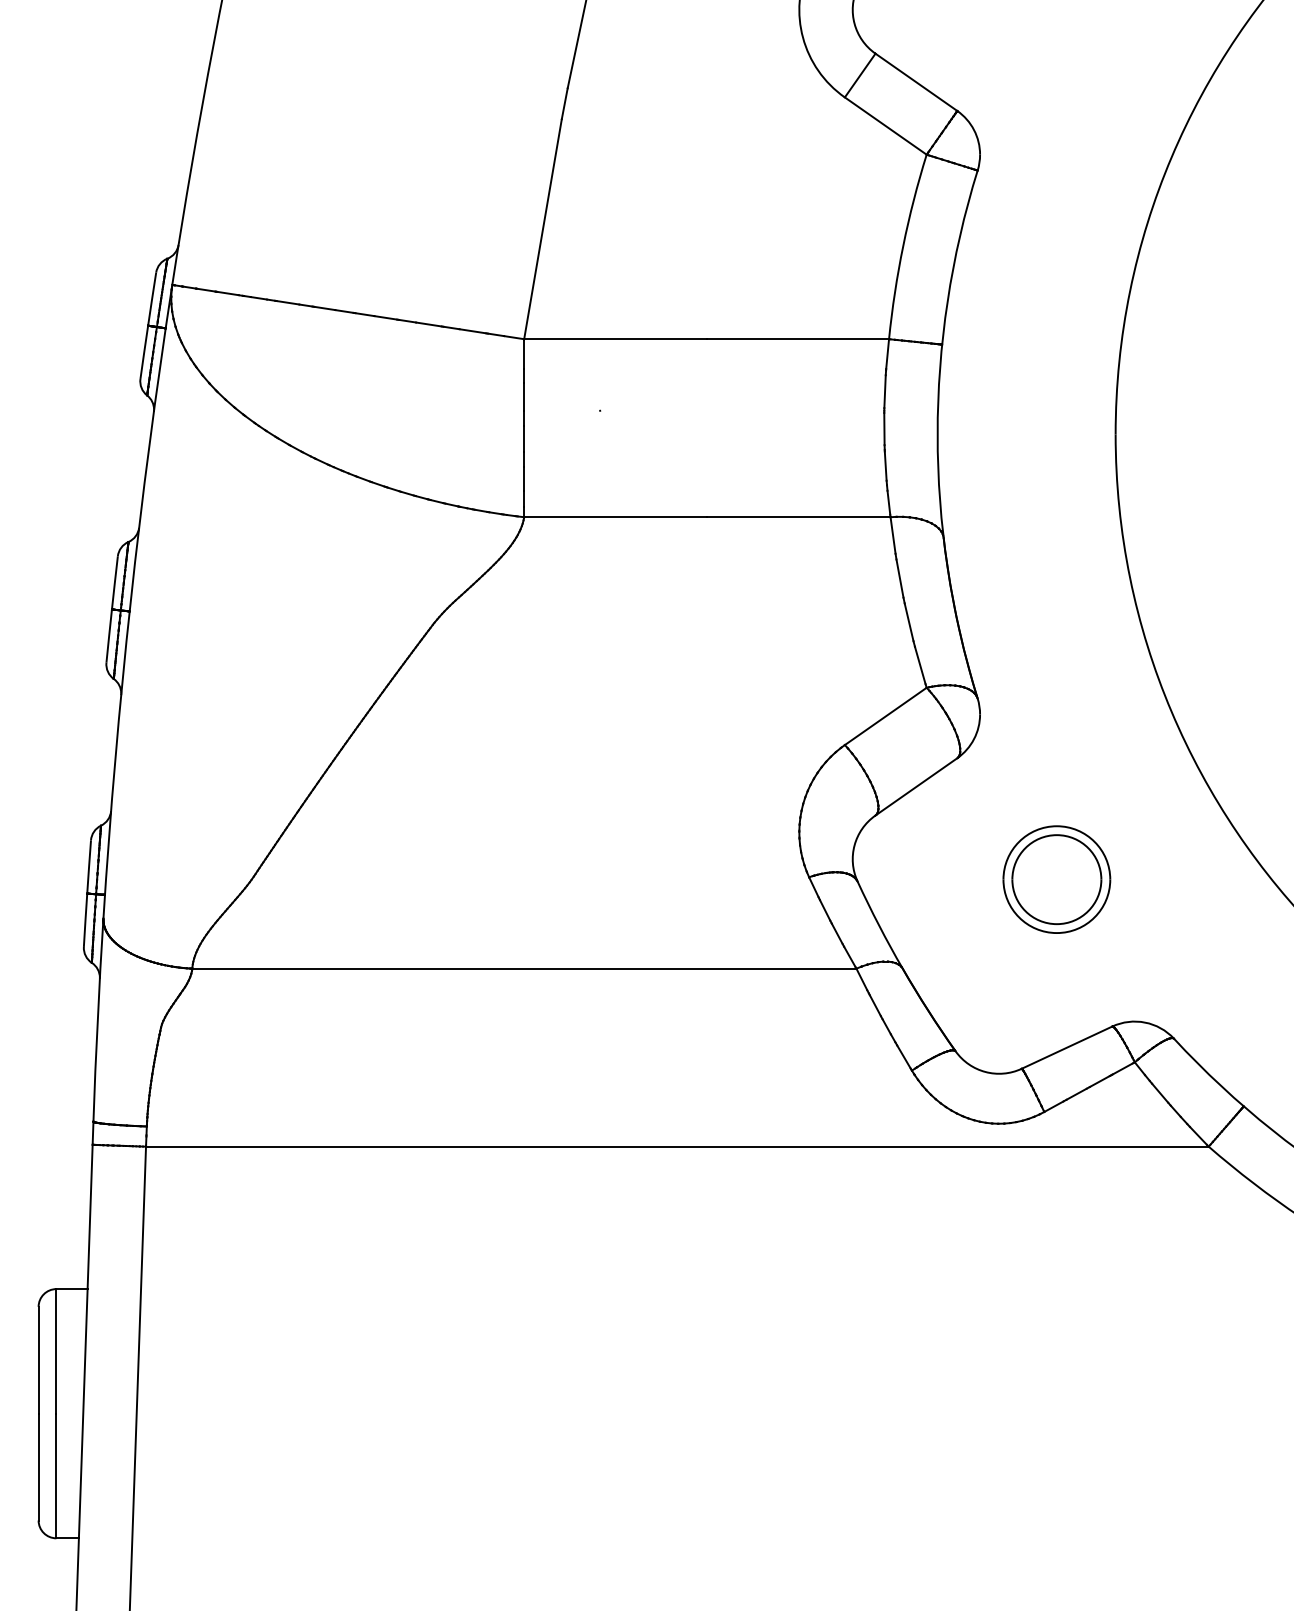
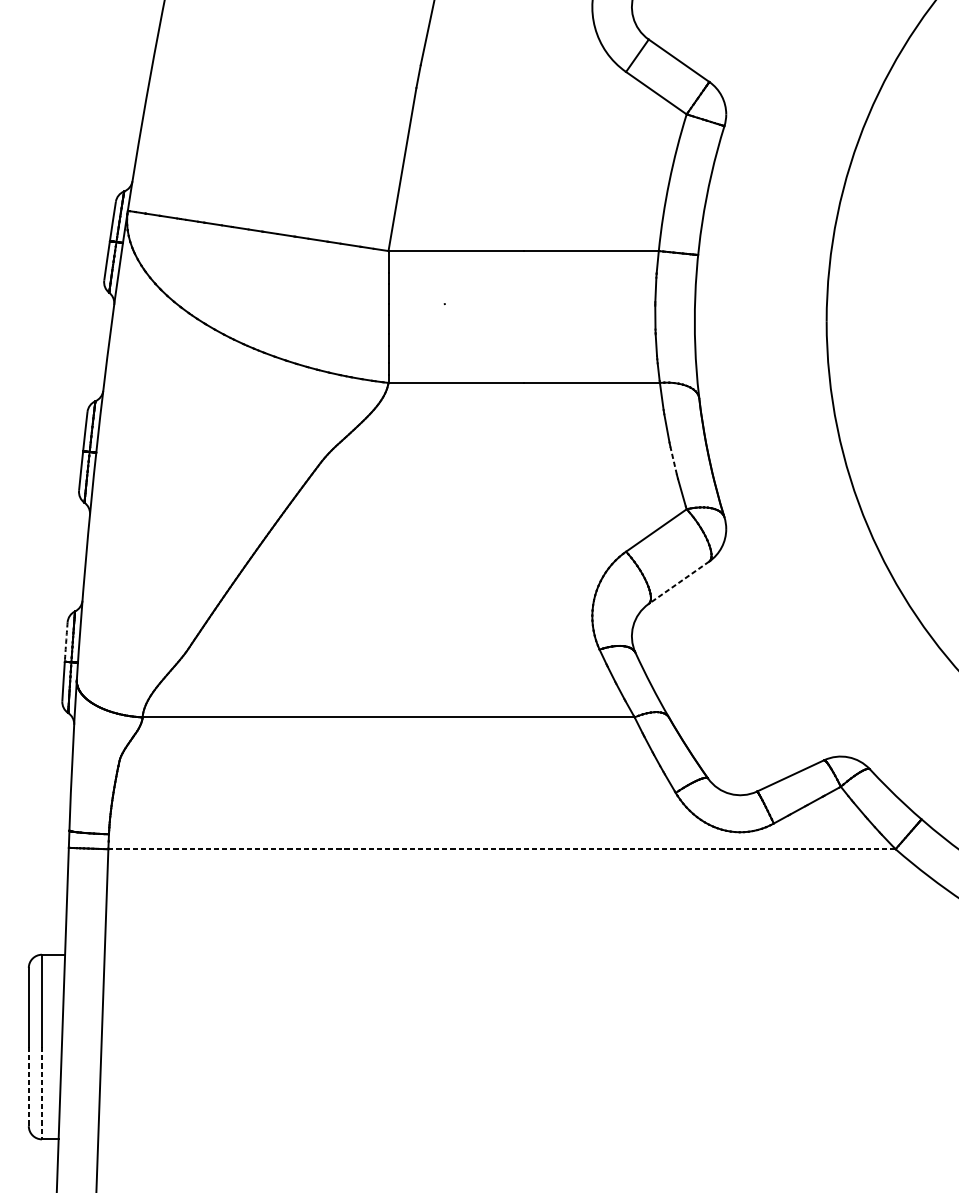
line: (908, 621) -> (673, 460), solid -> dashed
line: (916, 786) -> (679, 582), solid -> dashed
arc: (89, 867) -> (66, 642), solid -> dashed
part: (1056, 879) -> (782, 651), removed
line: (676, 1146) -> (501, 849), solid -> dashed
line: (38, 1467) -> (28, 1086), solid -> dashed
line: (56, 1476) -> (42, 1093), solid -> dashed

